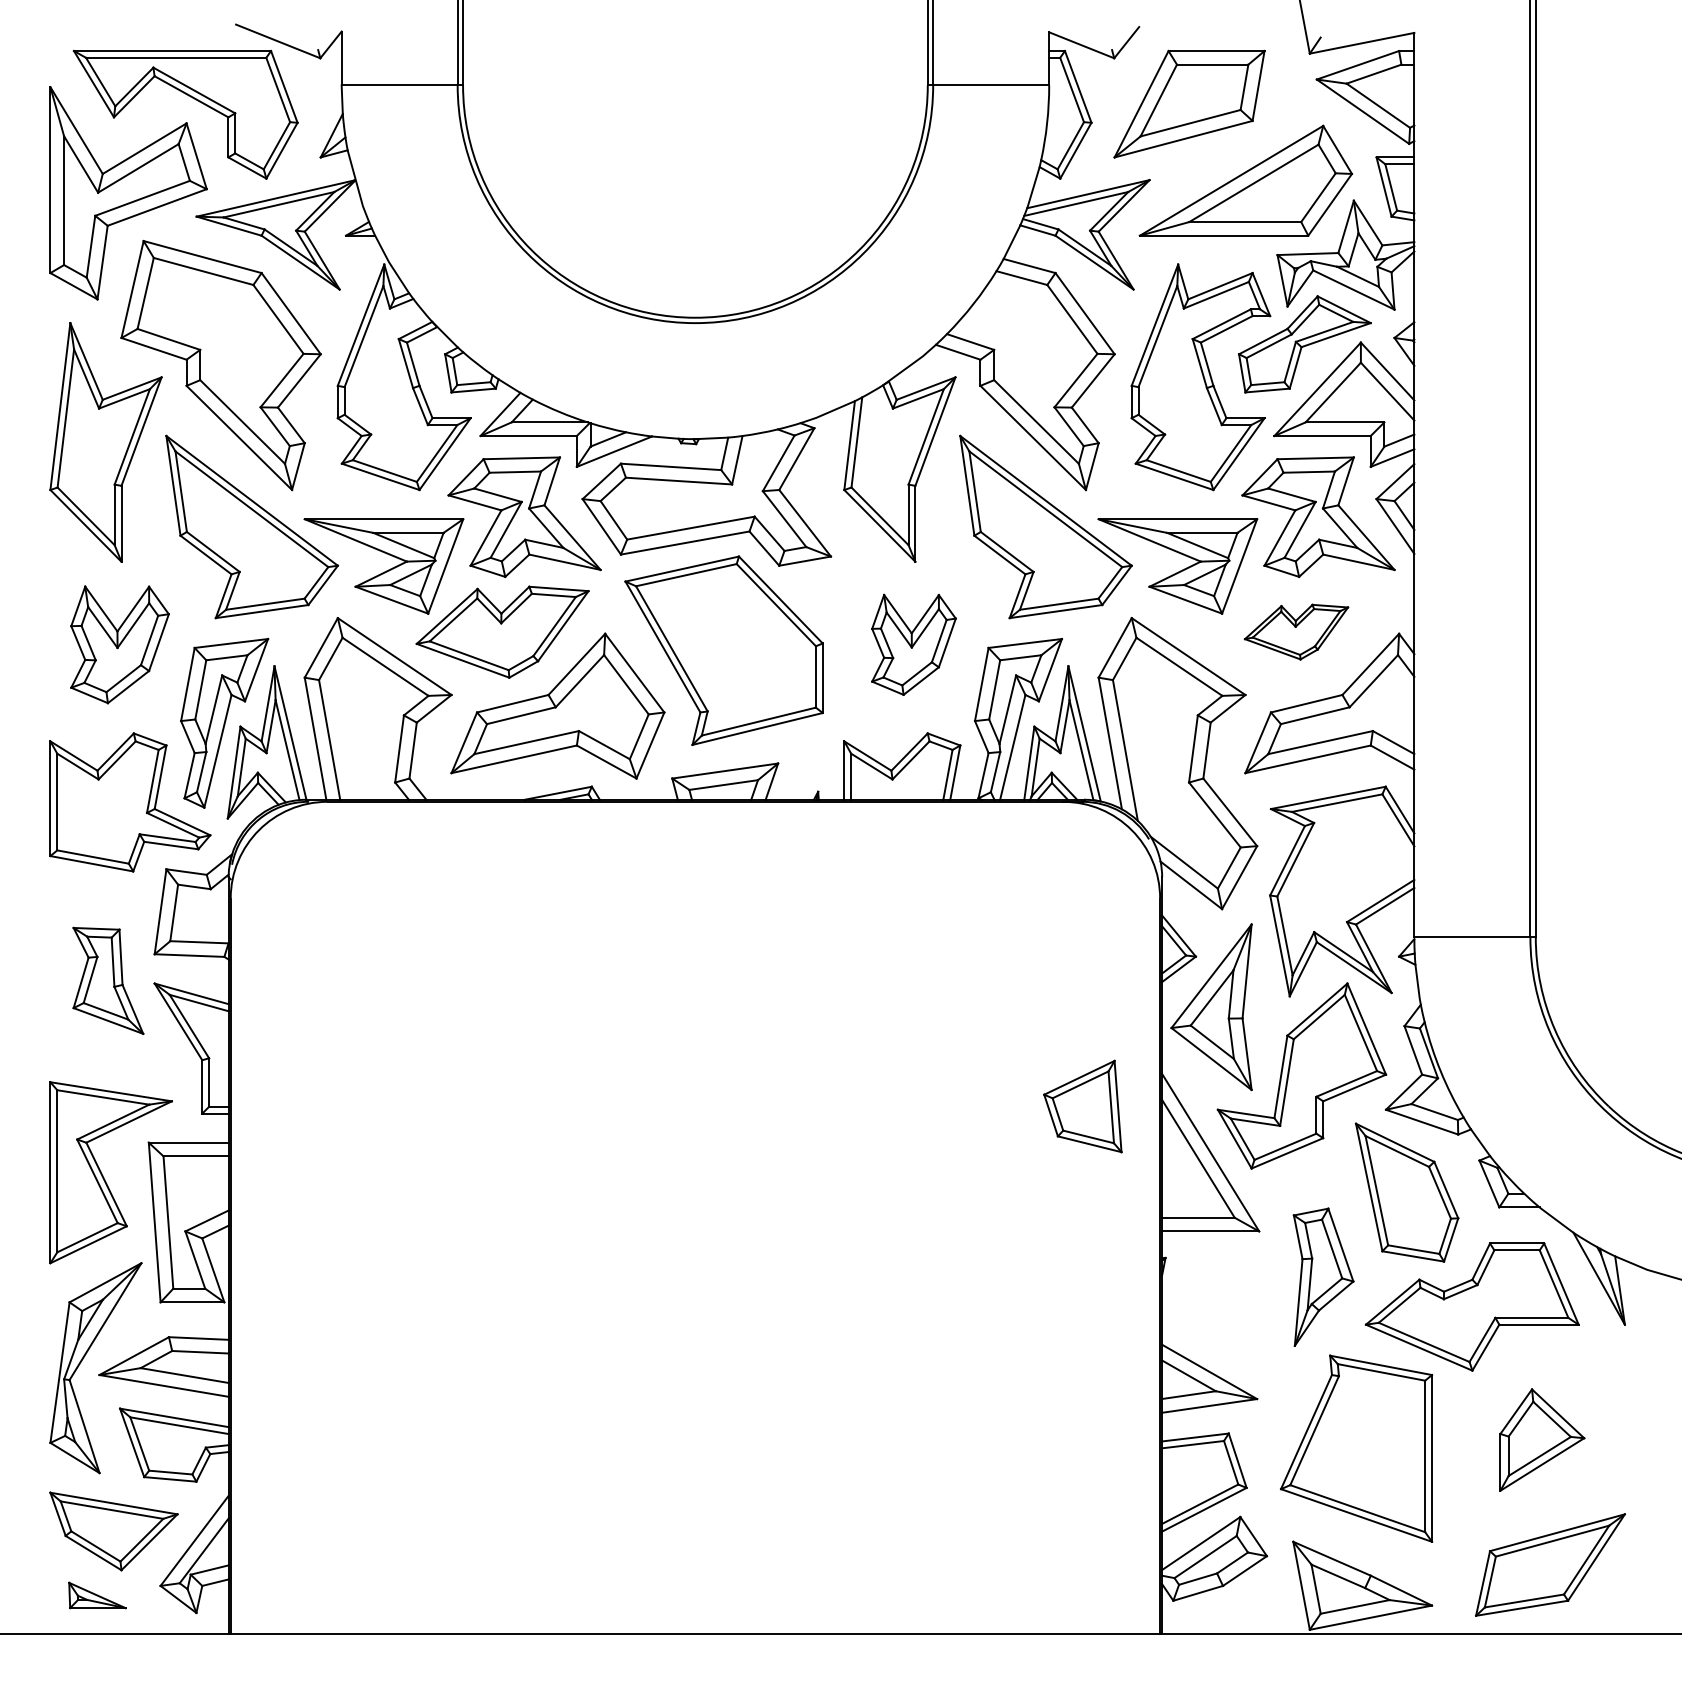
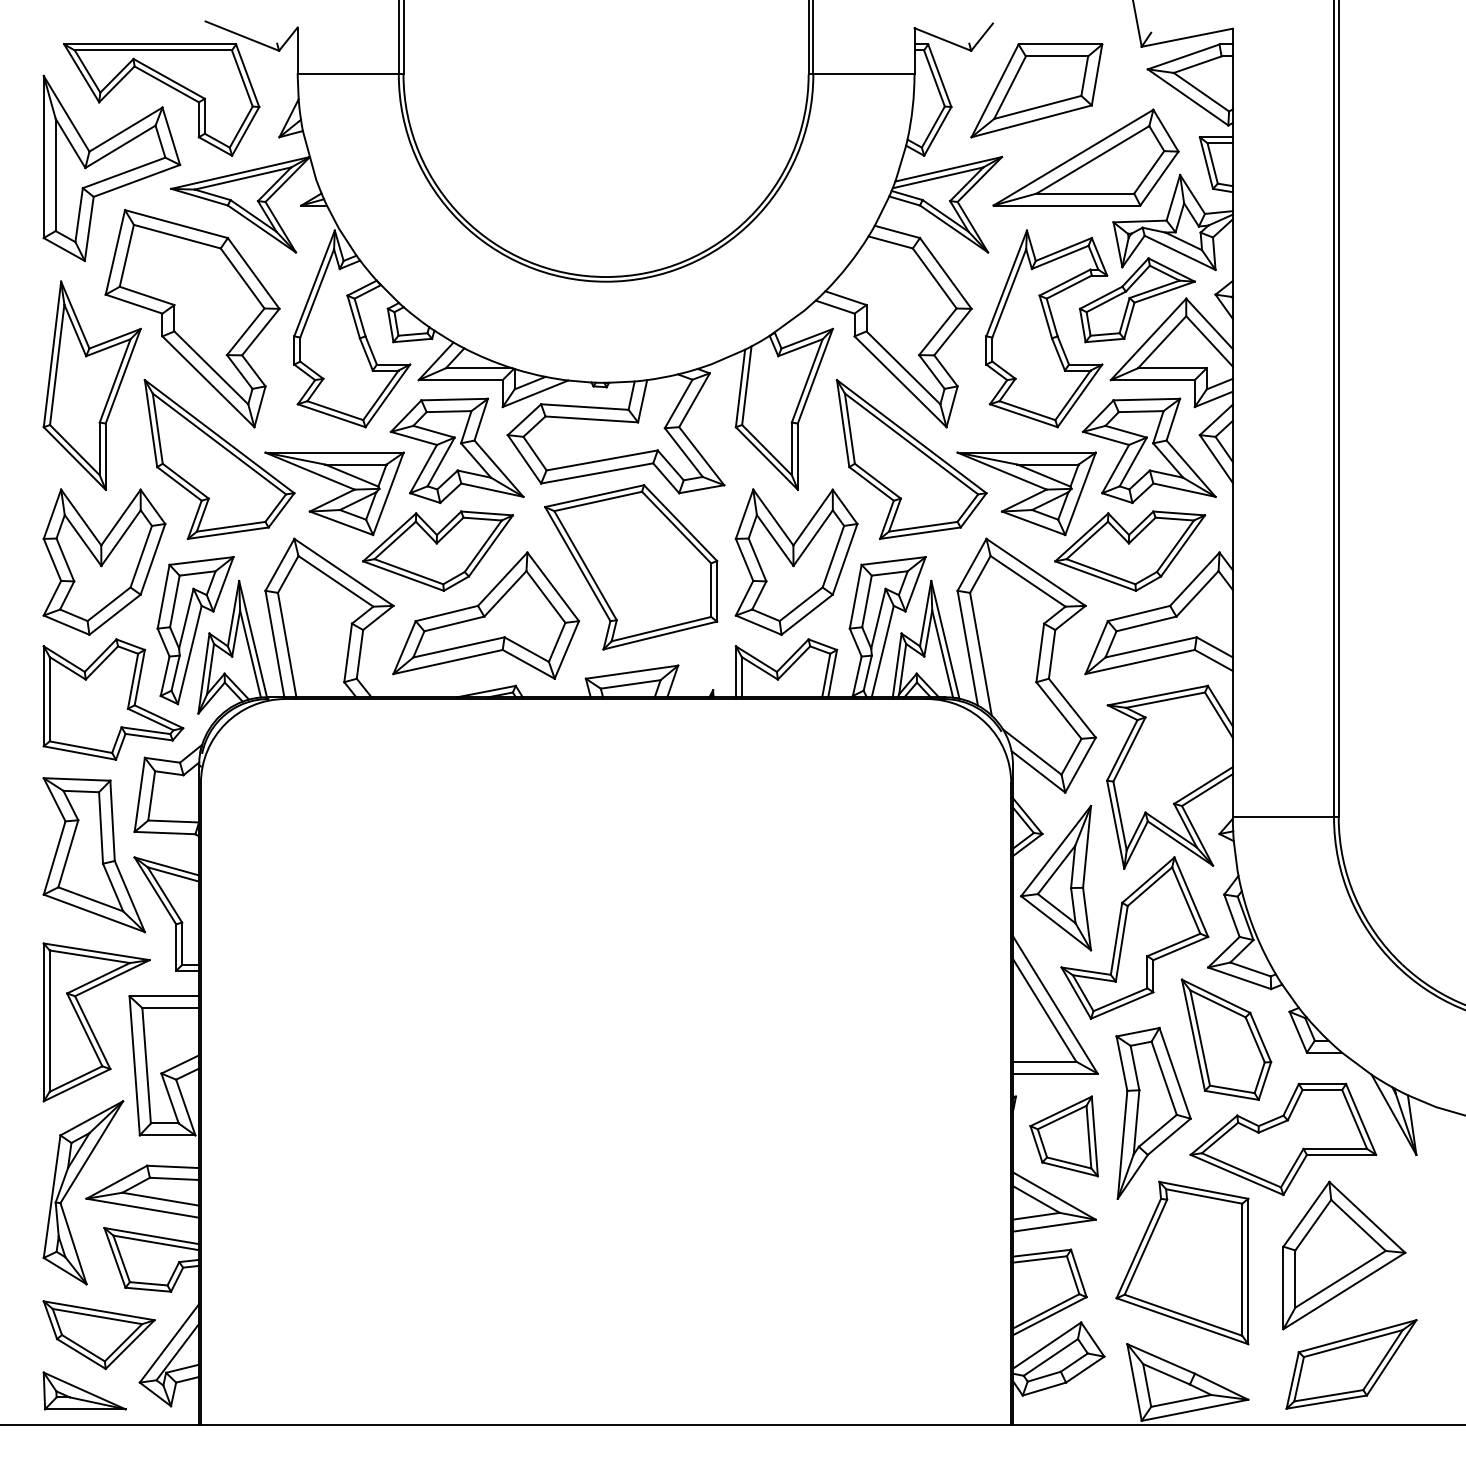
part: (1296, 631) -> (1130, 550), size x1.67
part: (119, 644) -> (103, 561), size x1.43
part: (913, 644) -> (796, 561), size x1.67
part: (108, 980) -> (94, 854), size x1.67
part: (1082, 1106) -> (1063, 1136), moved
part: (1323, 1277) -> (1153, 1113), size x1.43
part: (1542, 1439) -> (1344, 1254), size x1.67
part: (97, 1595) -> (84, 1390), size x1.67

